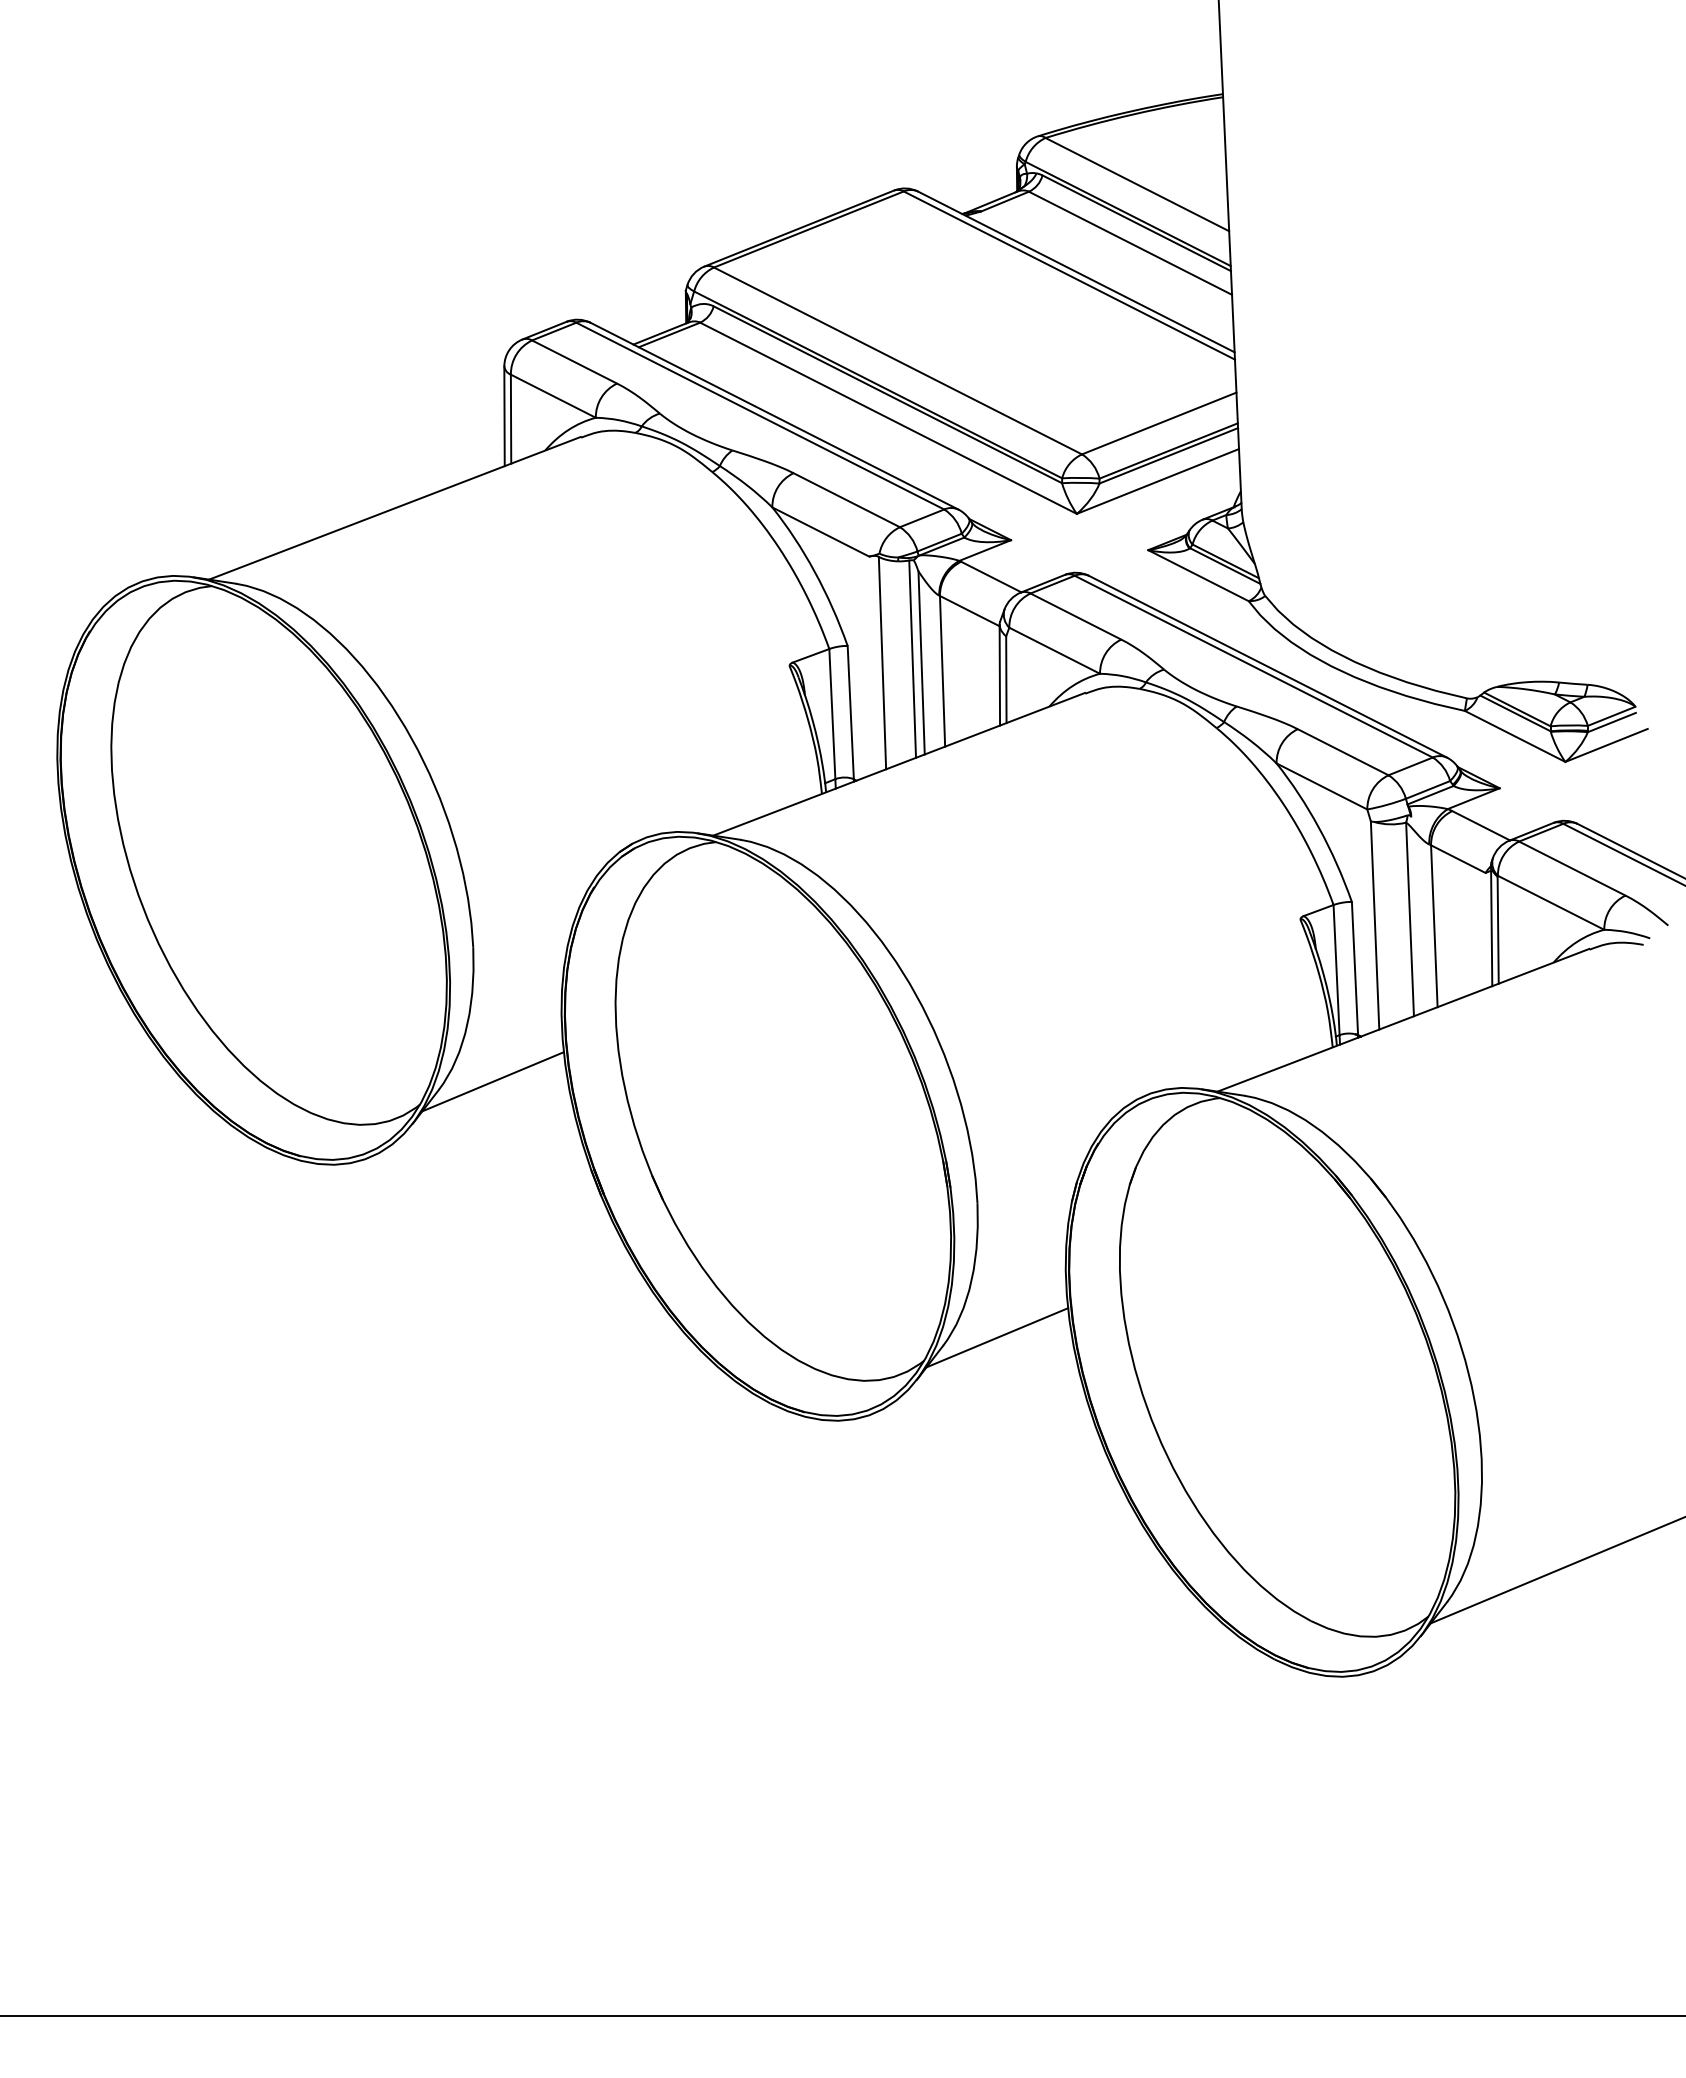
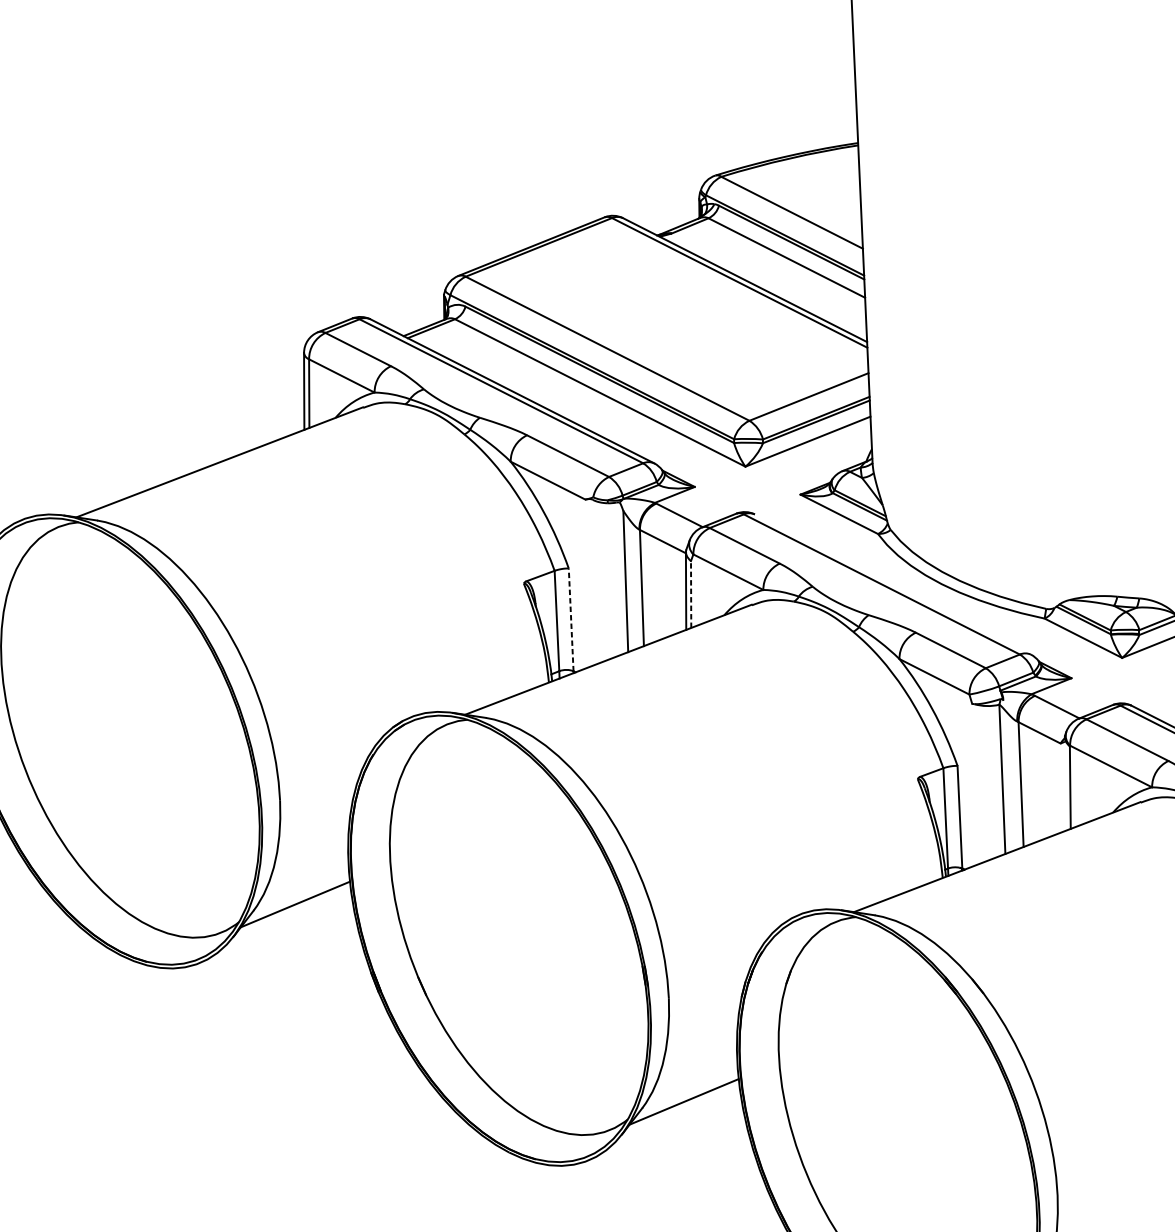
line: (912, 658) -> (618, 578), removed
line: (882, 662) -> (595, 581), removed
line: (1268, 666) -> (893, 584), removed
line: (1006, 679) -> (691, 594), solid -> dashed
line: (850, 712) -> (570, 619), solid -> dashed
line: (1374, 925) -> (974, 784), removed
line: (1491, 925) -> (1065, 784), removed

